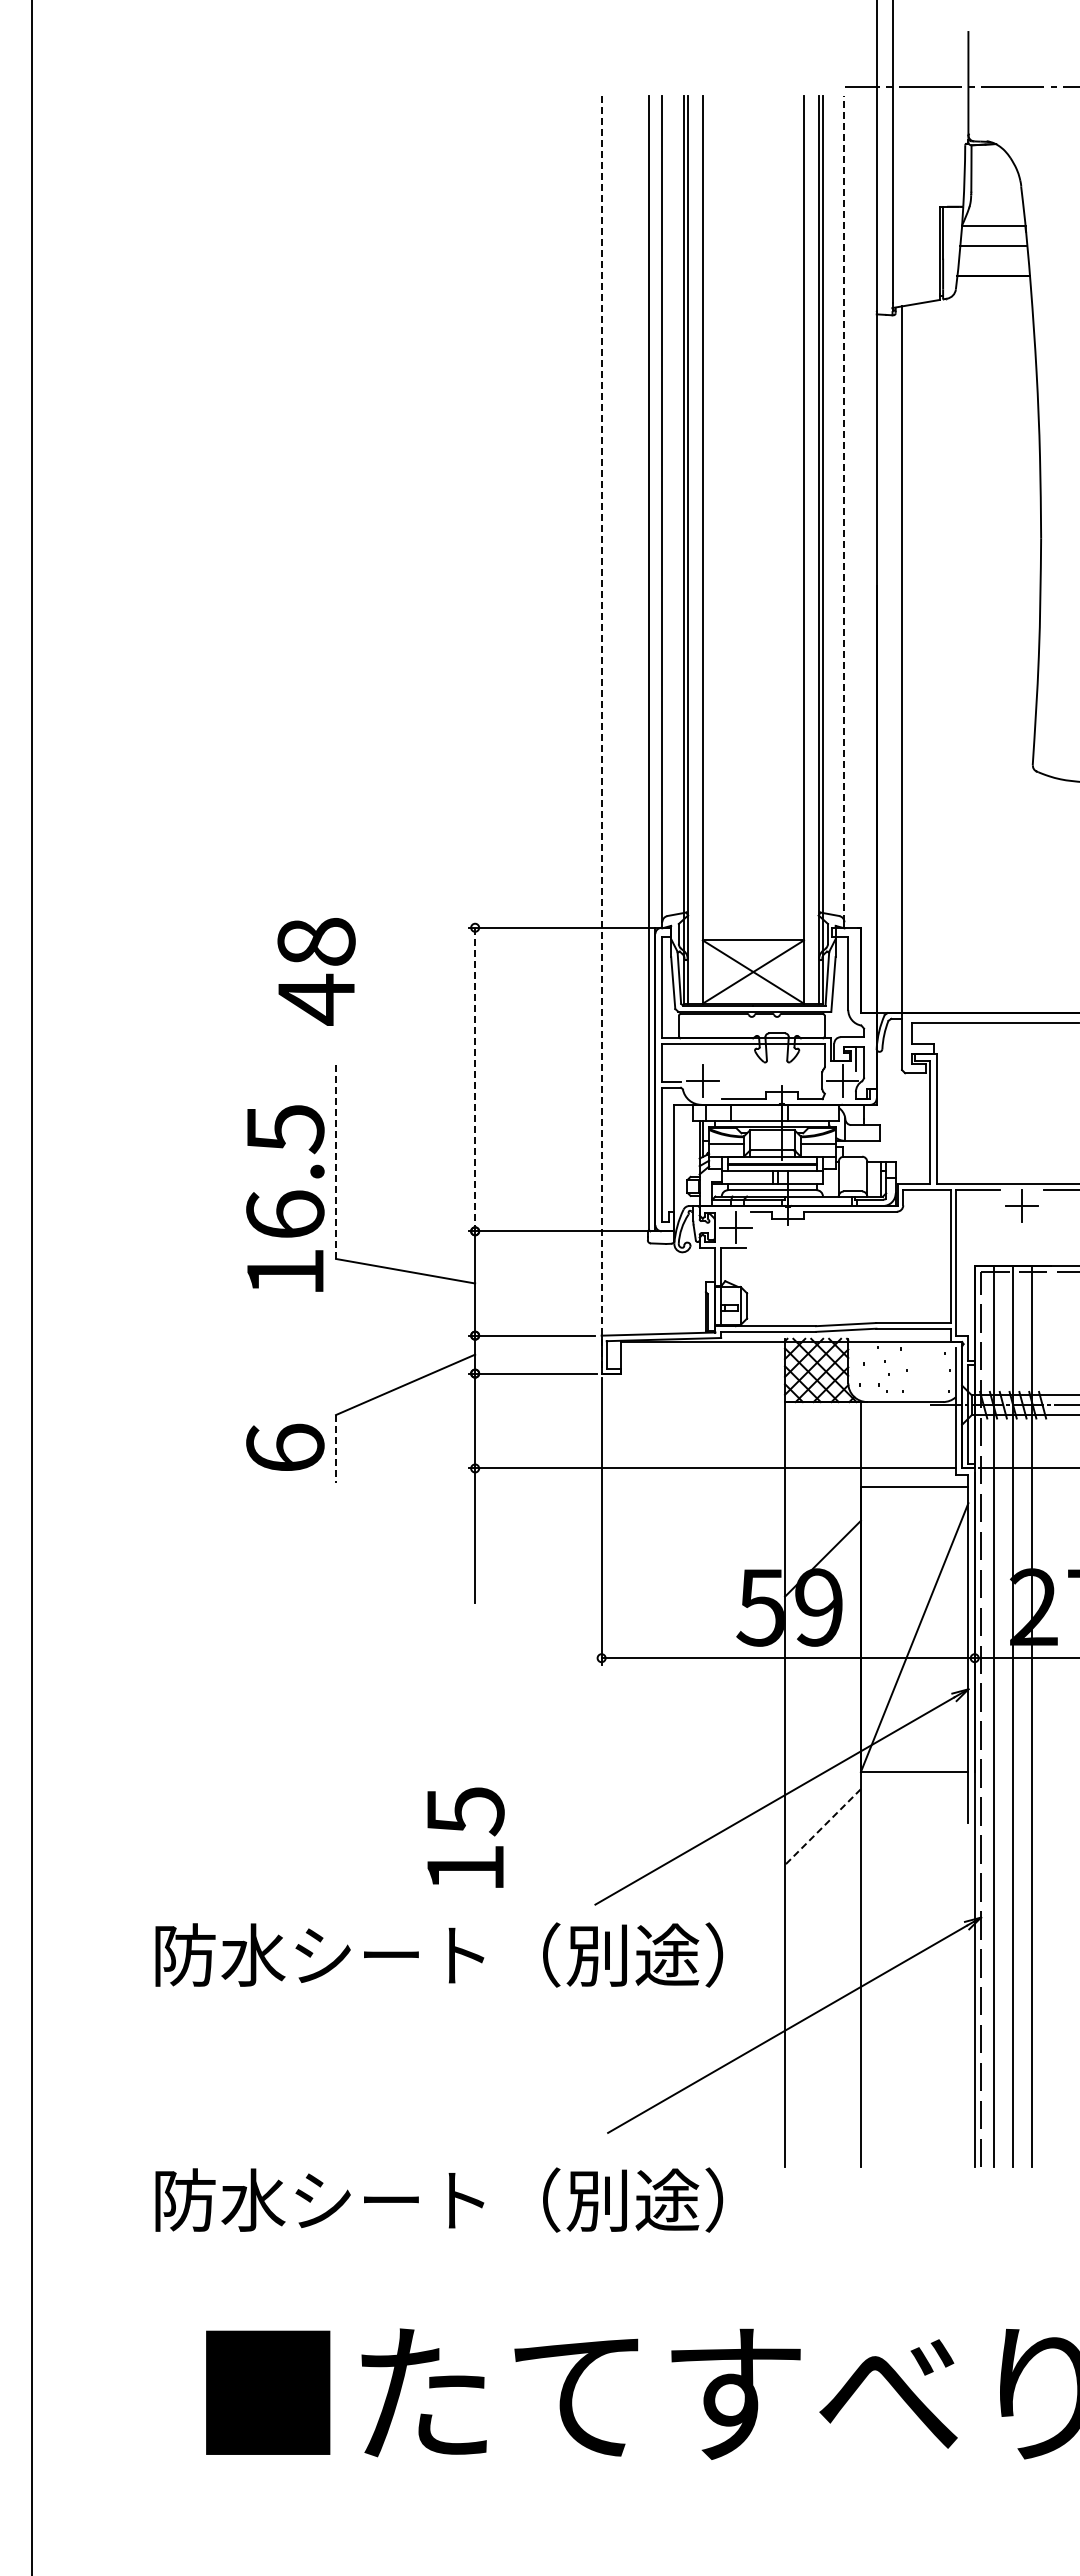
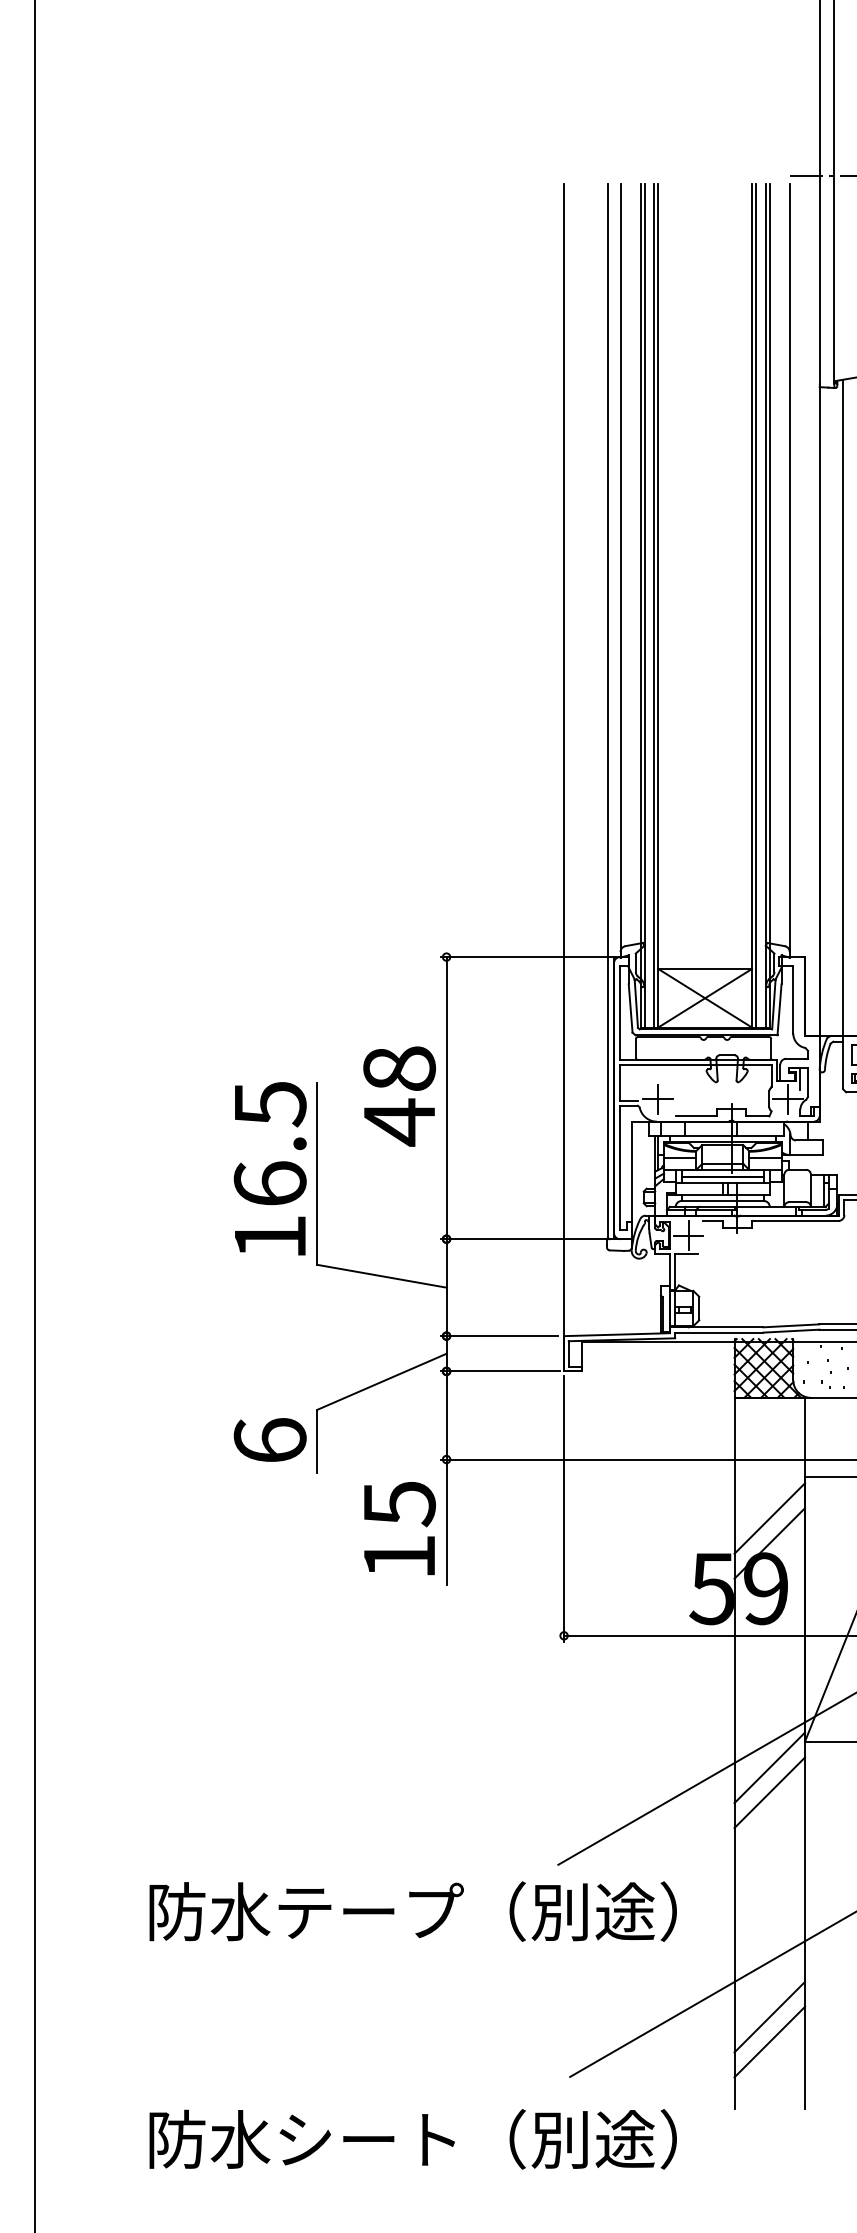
line: (844, 508) -> (789, 567), dashed -> solid
line: (698, 549) -> (654, 605), added
line: (808, 549) -> (756, 605), added
line: (601, 734) -> (563, 777), dashed -> solid
text: (316, 971) -> (399, 1096), moved
line: (475, 1079) -> (446, 1098), dashed -> solid
line: (336, 1160) -> (317, 1173), dashed -> solid
text: (285, 1198) -> (270, 1168), moved
line: (336, 1449) -> (317, 1441), dashed -> solid
line: (822, 1531) -> (769, 1518), added
line: (822, 1800) -> (769, 1768), added
line: (822, 1827) -> (769, 1793), dashed -> solid
text: (465, 1837) -> (399, 1528), moved
text: (393, 1954) -> (370, 1911), 防水シート（別途） -> 防水テープ（別途）
line: (822, 2068) -> (769, 2017), added
line: (822, 2095) -> (769, 2042), added

